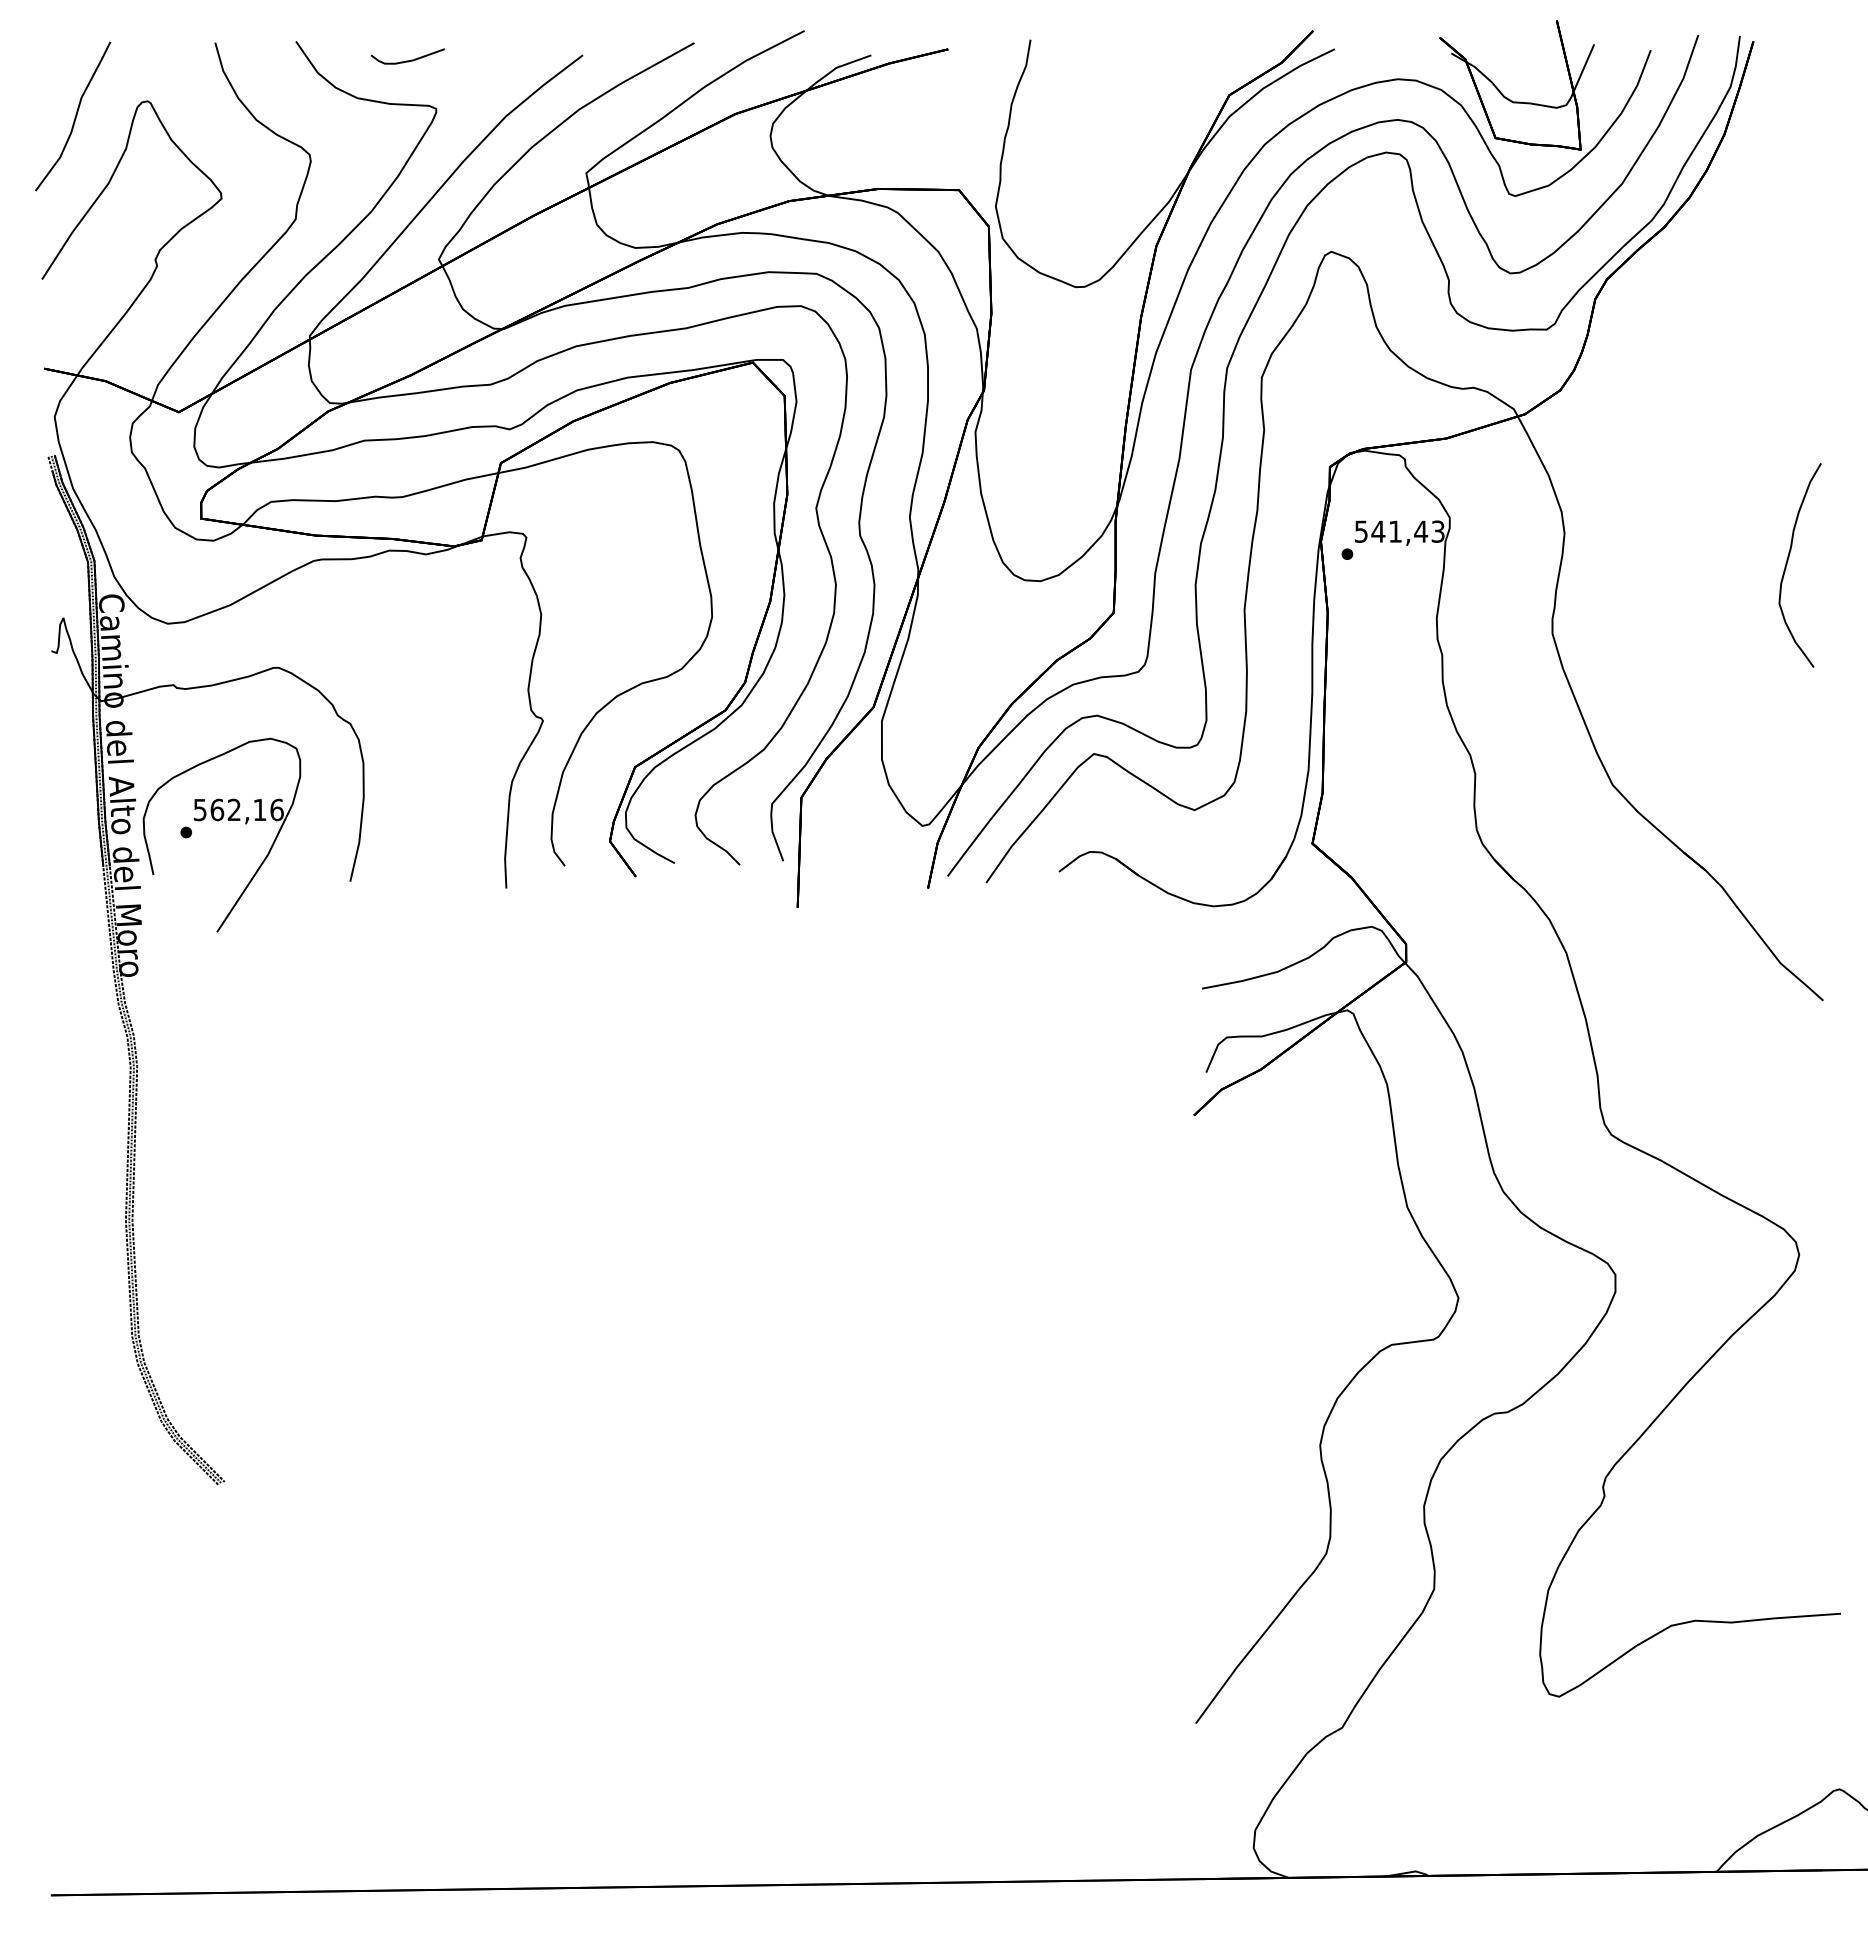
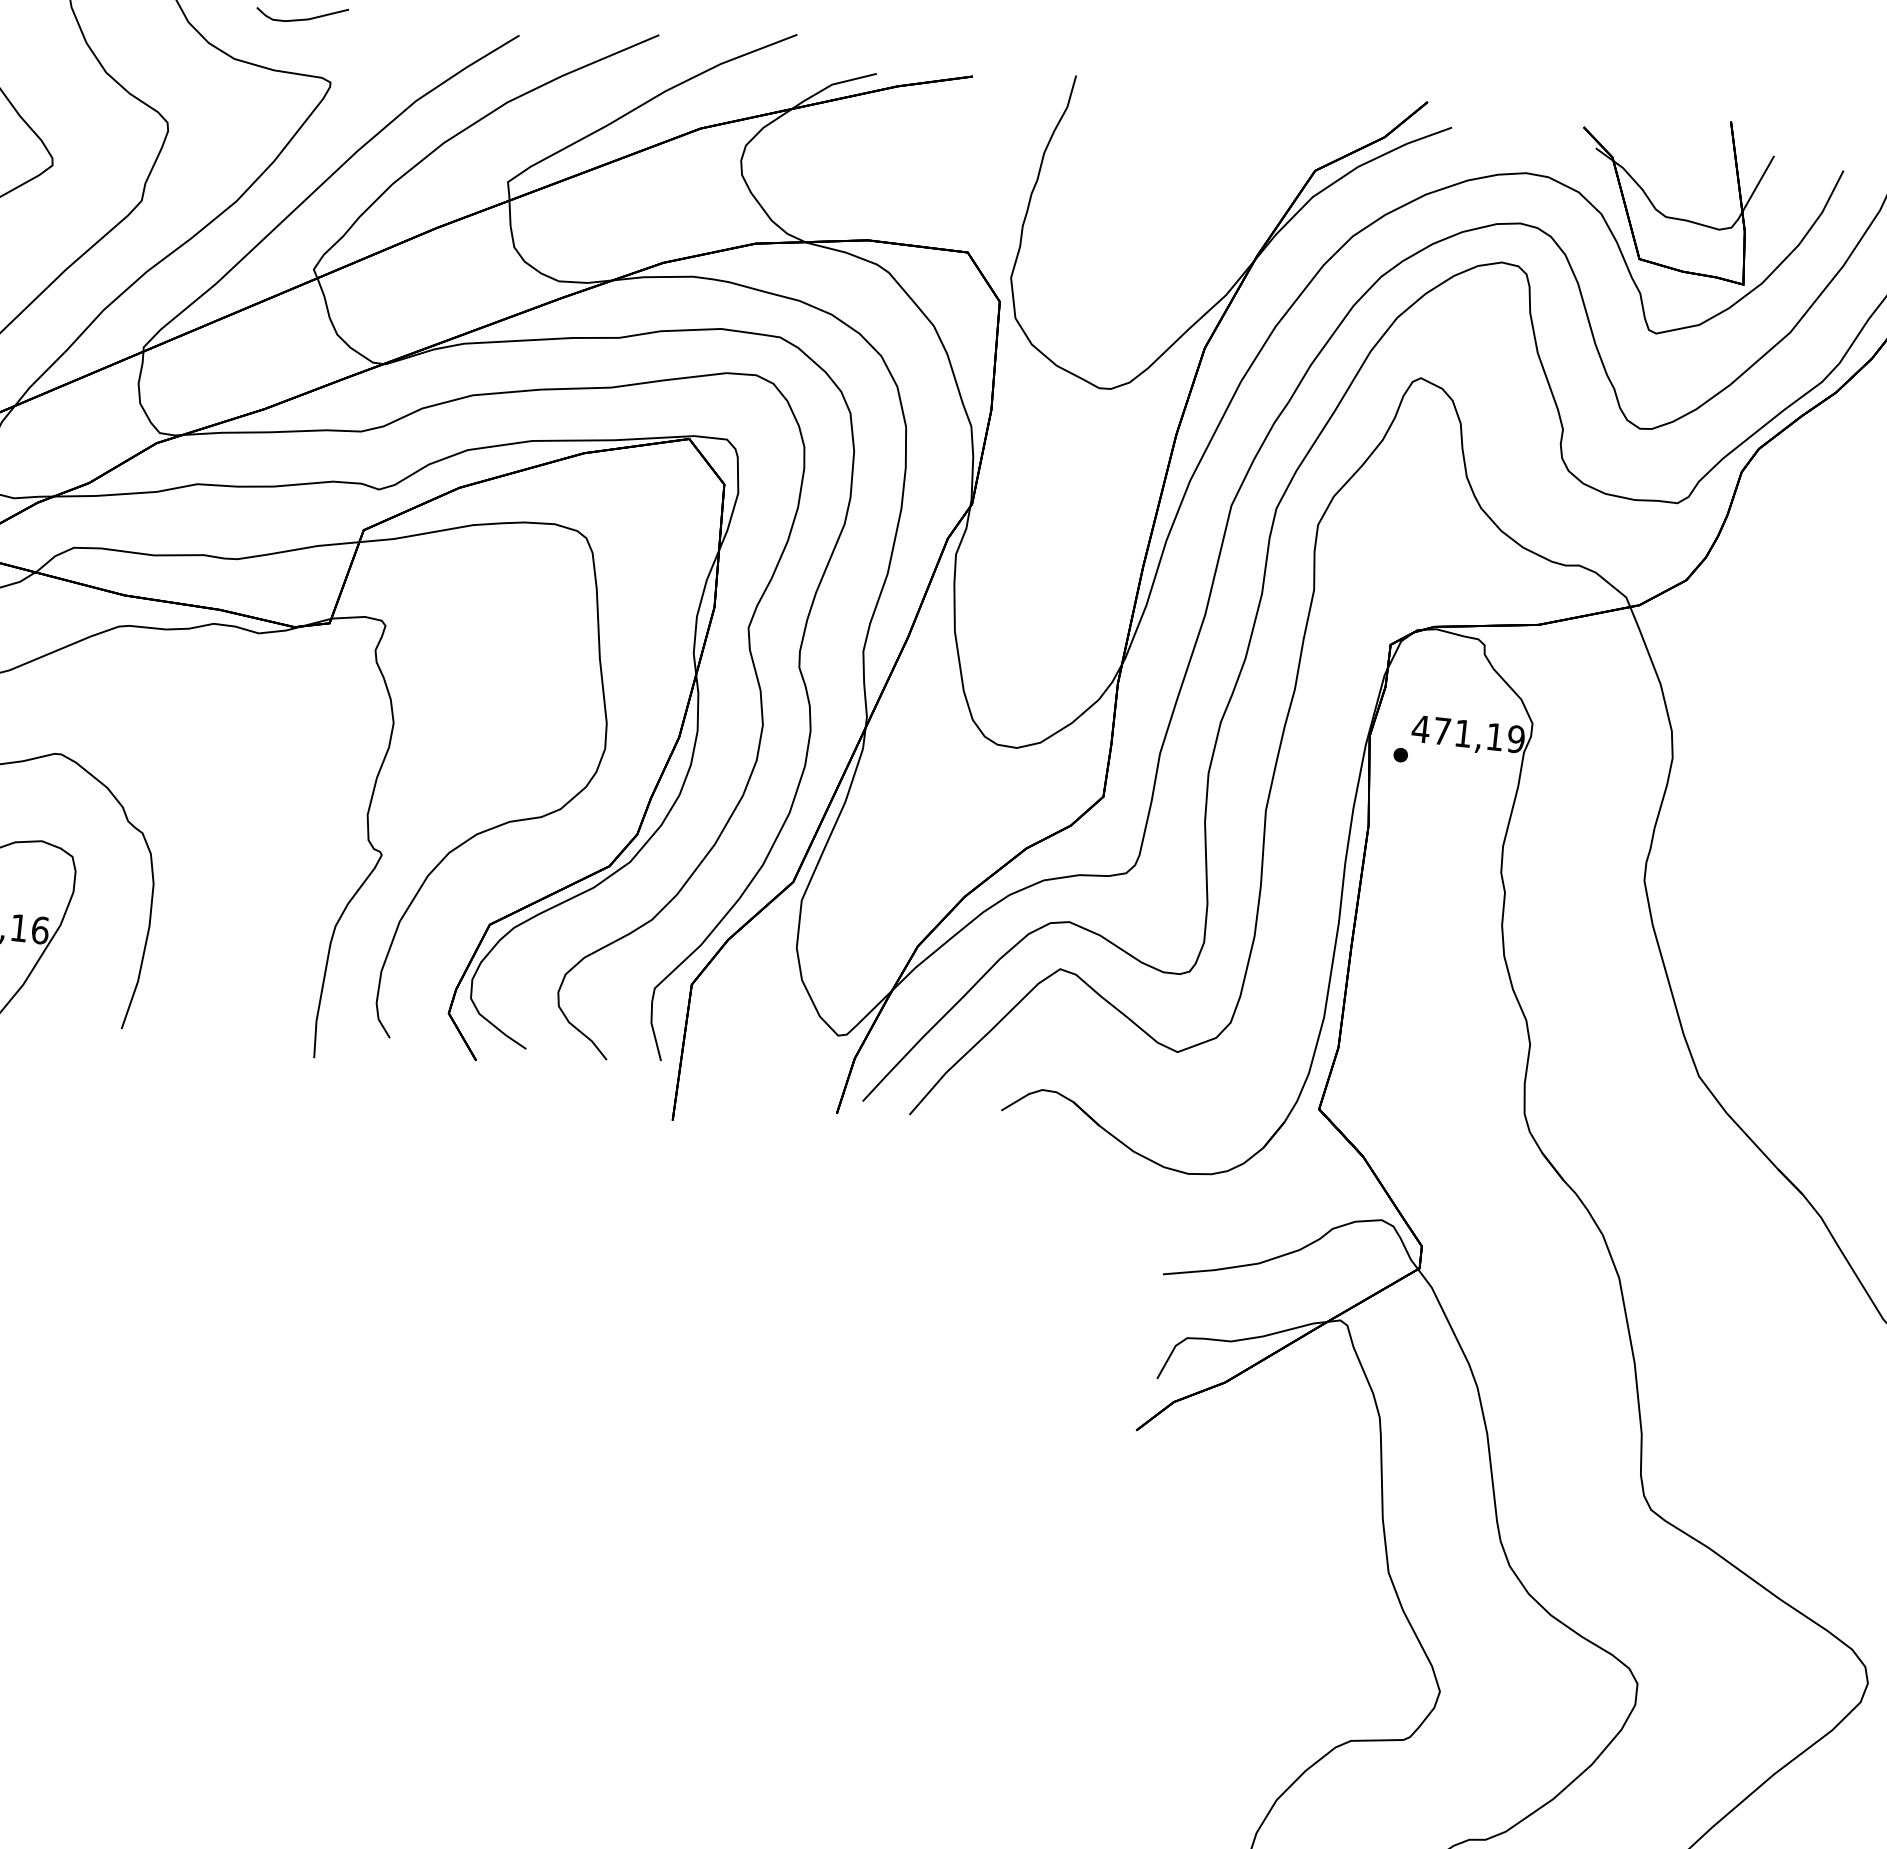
text: (1399, 531) -> (1468, 733), 541,43 -> 471,19

